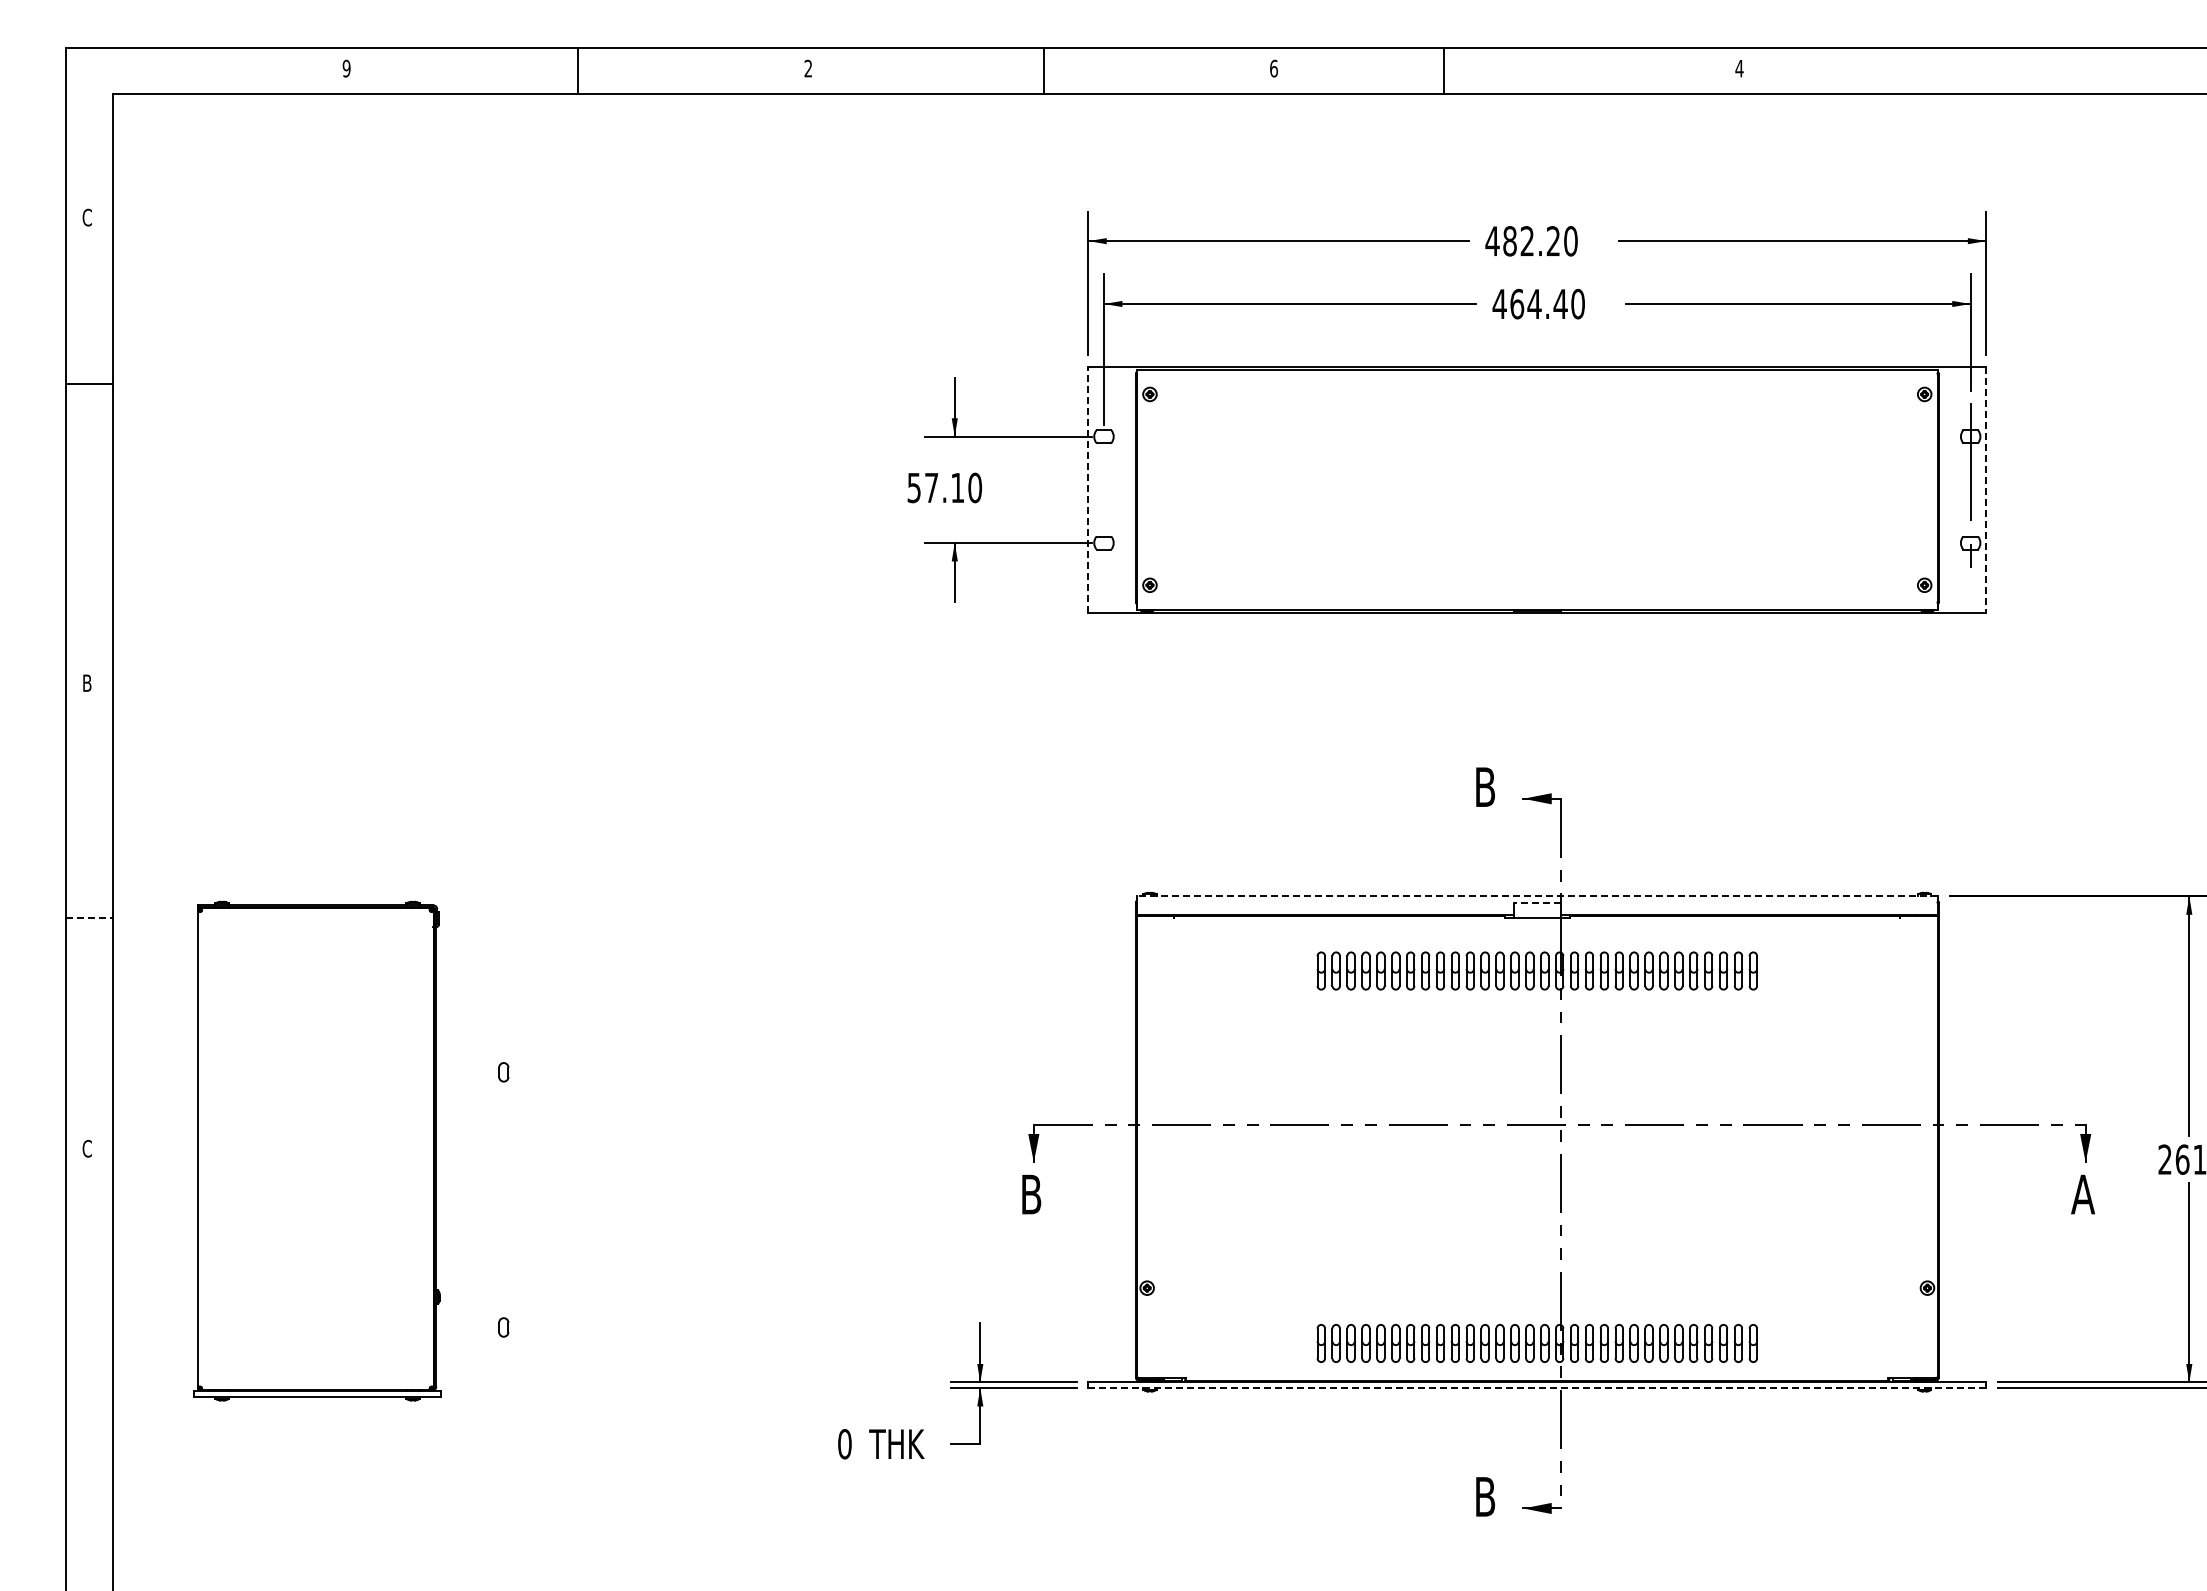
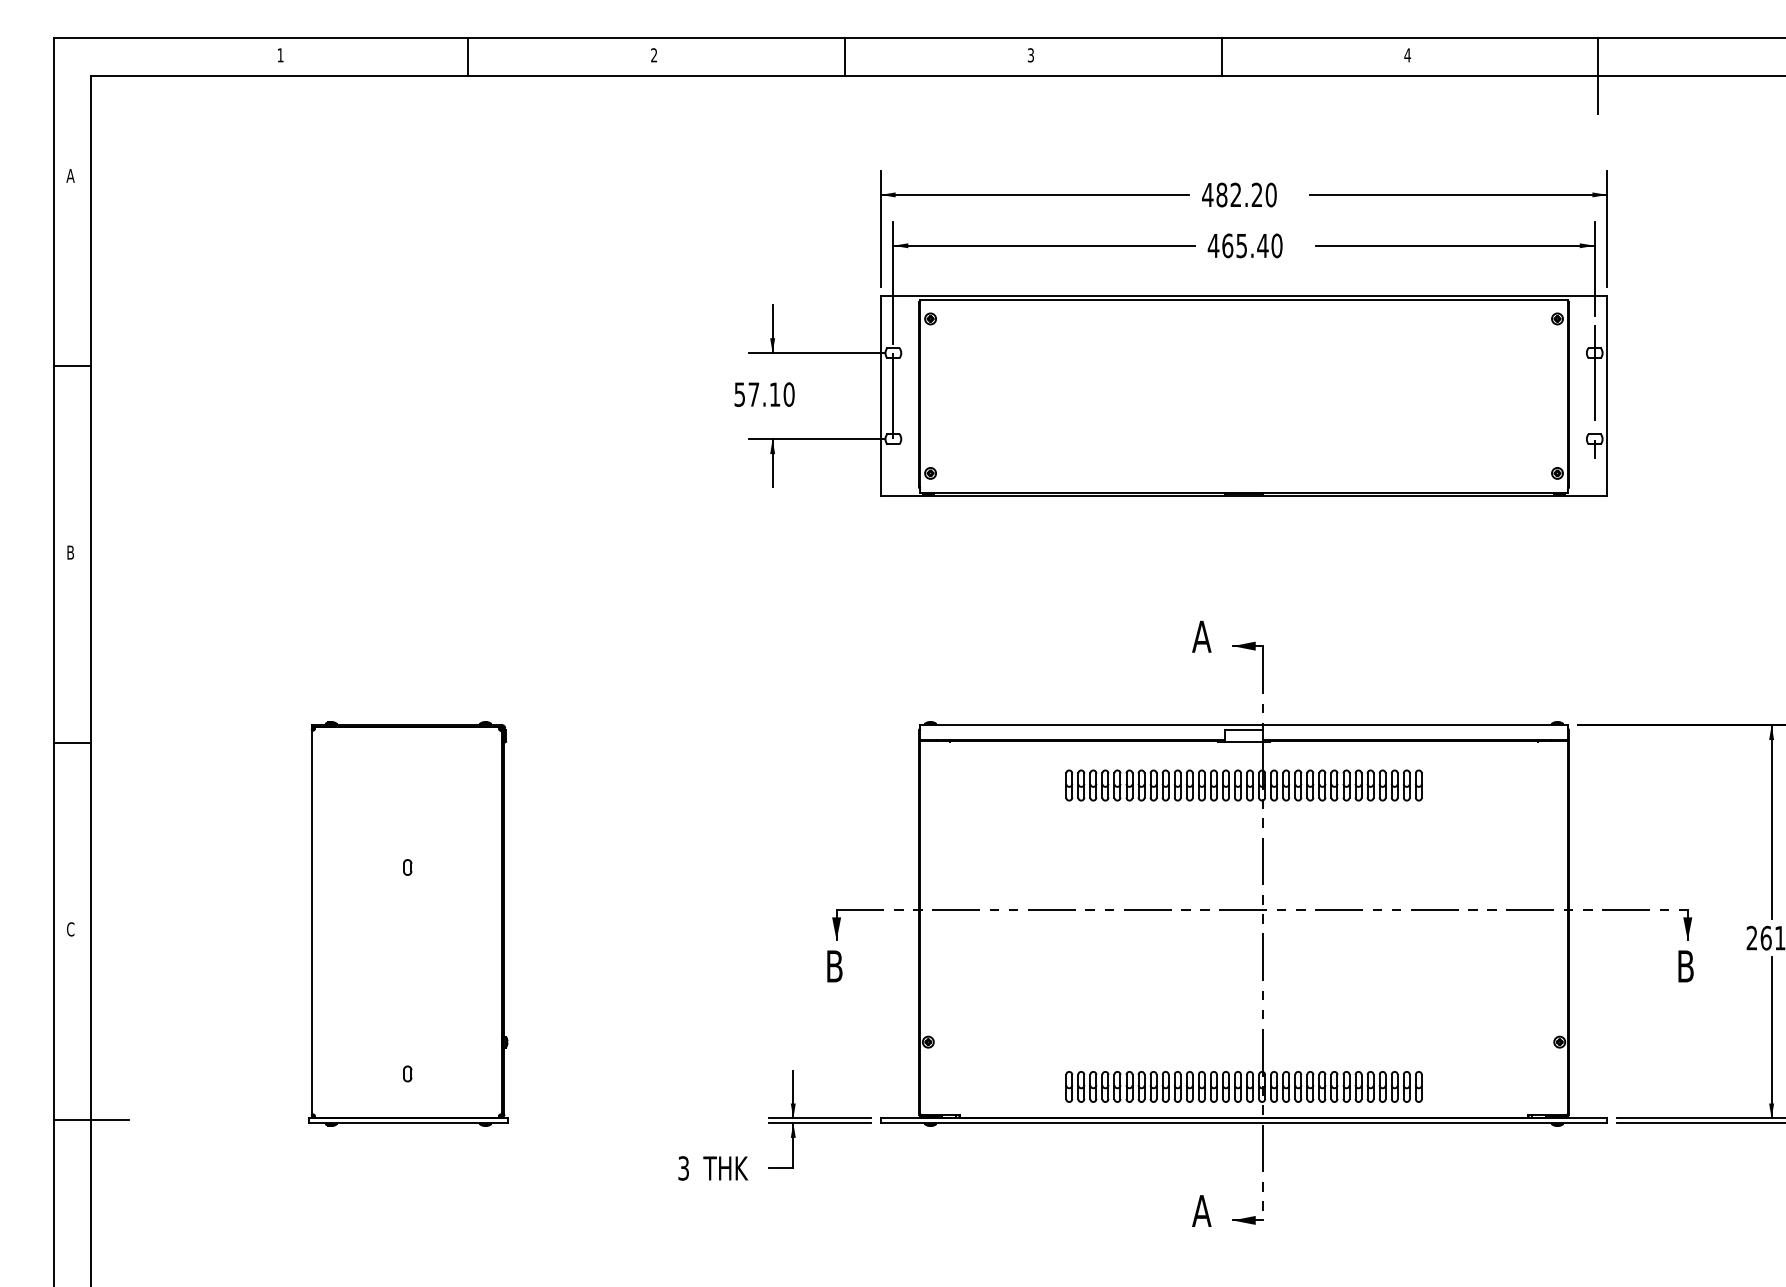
text: (346, 68) -> (280, 55), 9 -> 1
text: (1273, 68) -> (1030, 55), 6 -> 3
line: (1444, 70) -> (1221, 56), moved
line: (1975, 93) -> (1598, 75), added
text: (87, 217) -> (70, 175), C -> A
text: (1534, 304) -> (1241, 246), 464.40 -> 465.40
line: (89, 383) -> (72, 365), moved
line: (1088, 489) -> (880, 395), dashed -> solid
line: (1103, 489) -> (893, 395), added
line: (1986, 490) -> (1607, 396), dashed -> solid
text: (1485, 786) -> (1202, 636), B -> A
line: (1536, 896) -> (1243, 725), dashed -> solid
line: (1536, 902) -> (1243, 730), dashed -> solid
line: (89, 918) -> (72, 743), dashed -> solid
part: (317, 1150) -> (408, 923), moved
text: (2082, 1194) -> (1685, 966), A -> B
line: (112, 1383) -> (91, 1119), added
line: (1537, 1388) -> (1244, 1123), dashed -> solid
text: (844, 1444) -> (683, 1168), 0 -> 3
text: (1485, 1496) -> (1202, 1210), B -> A

